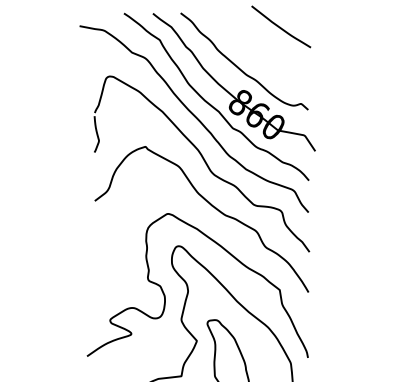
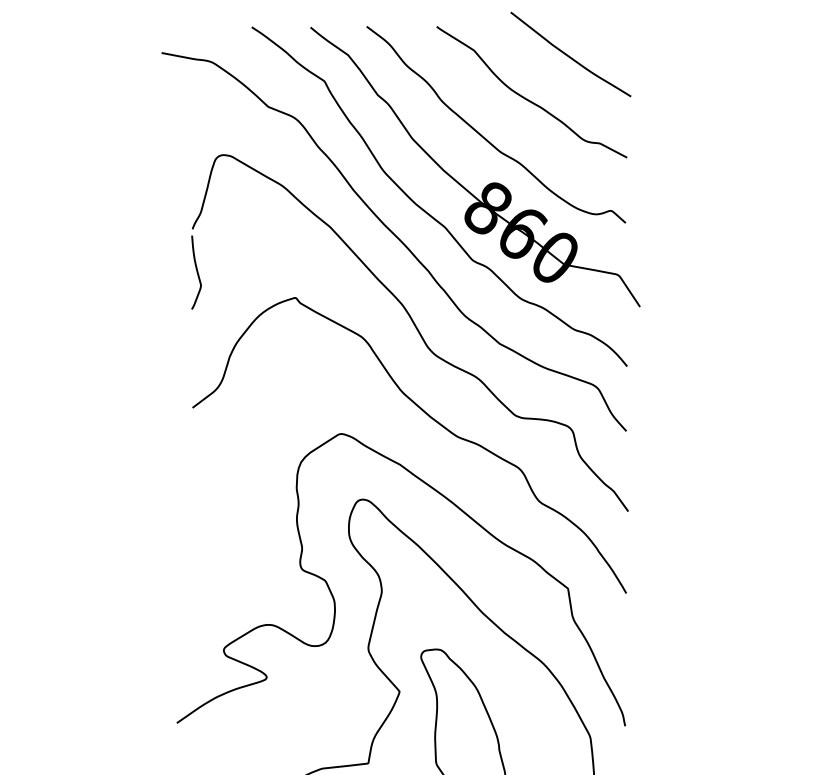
curve: (260, 48) -> (528, 98), added

